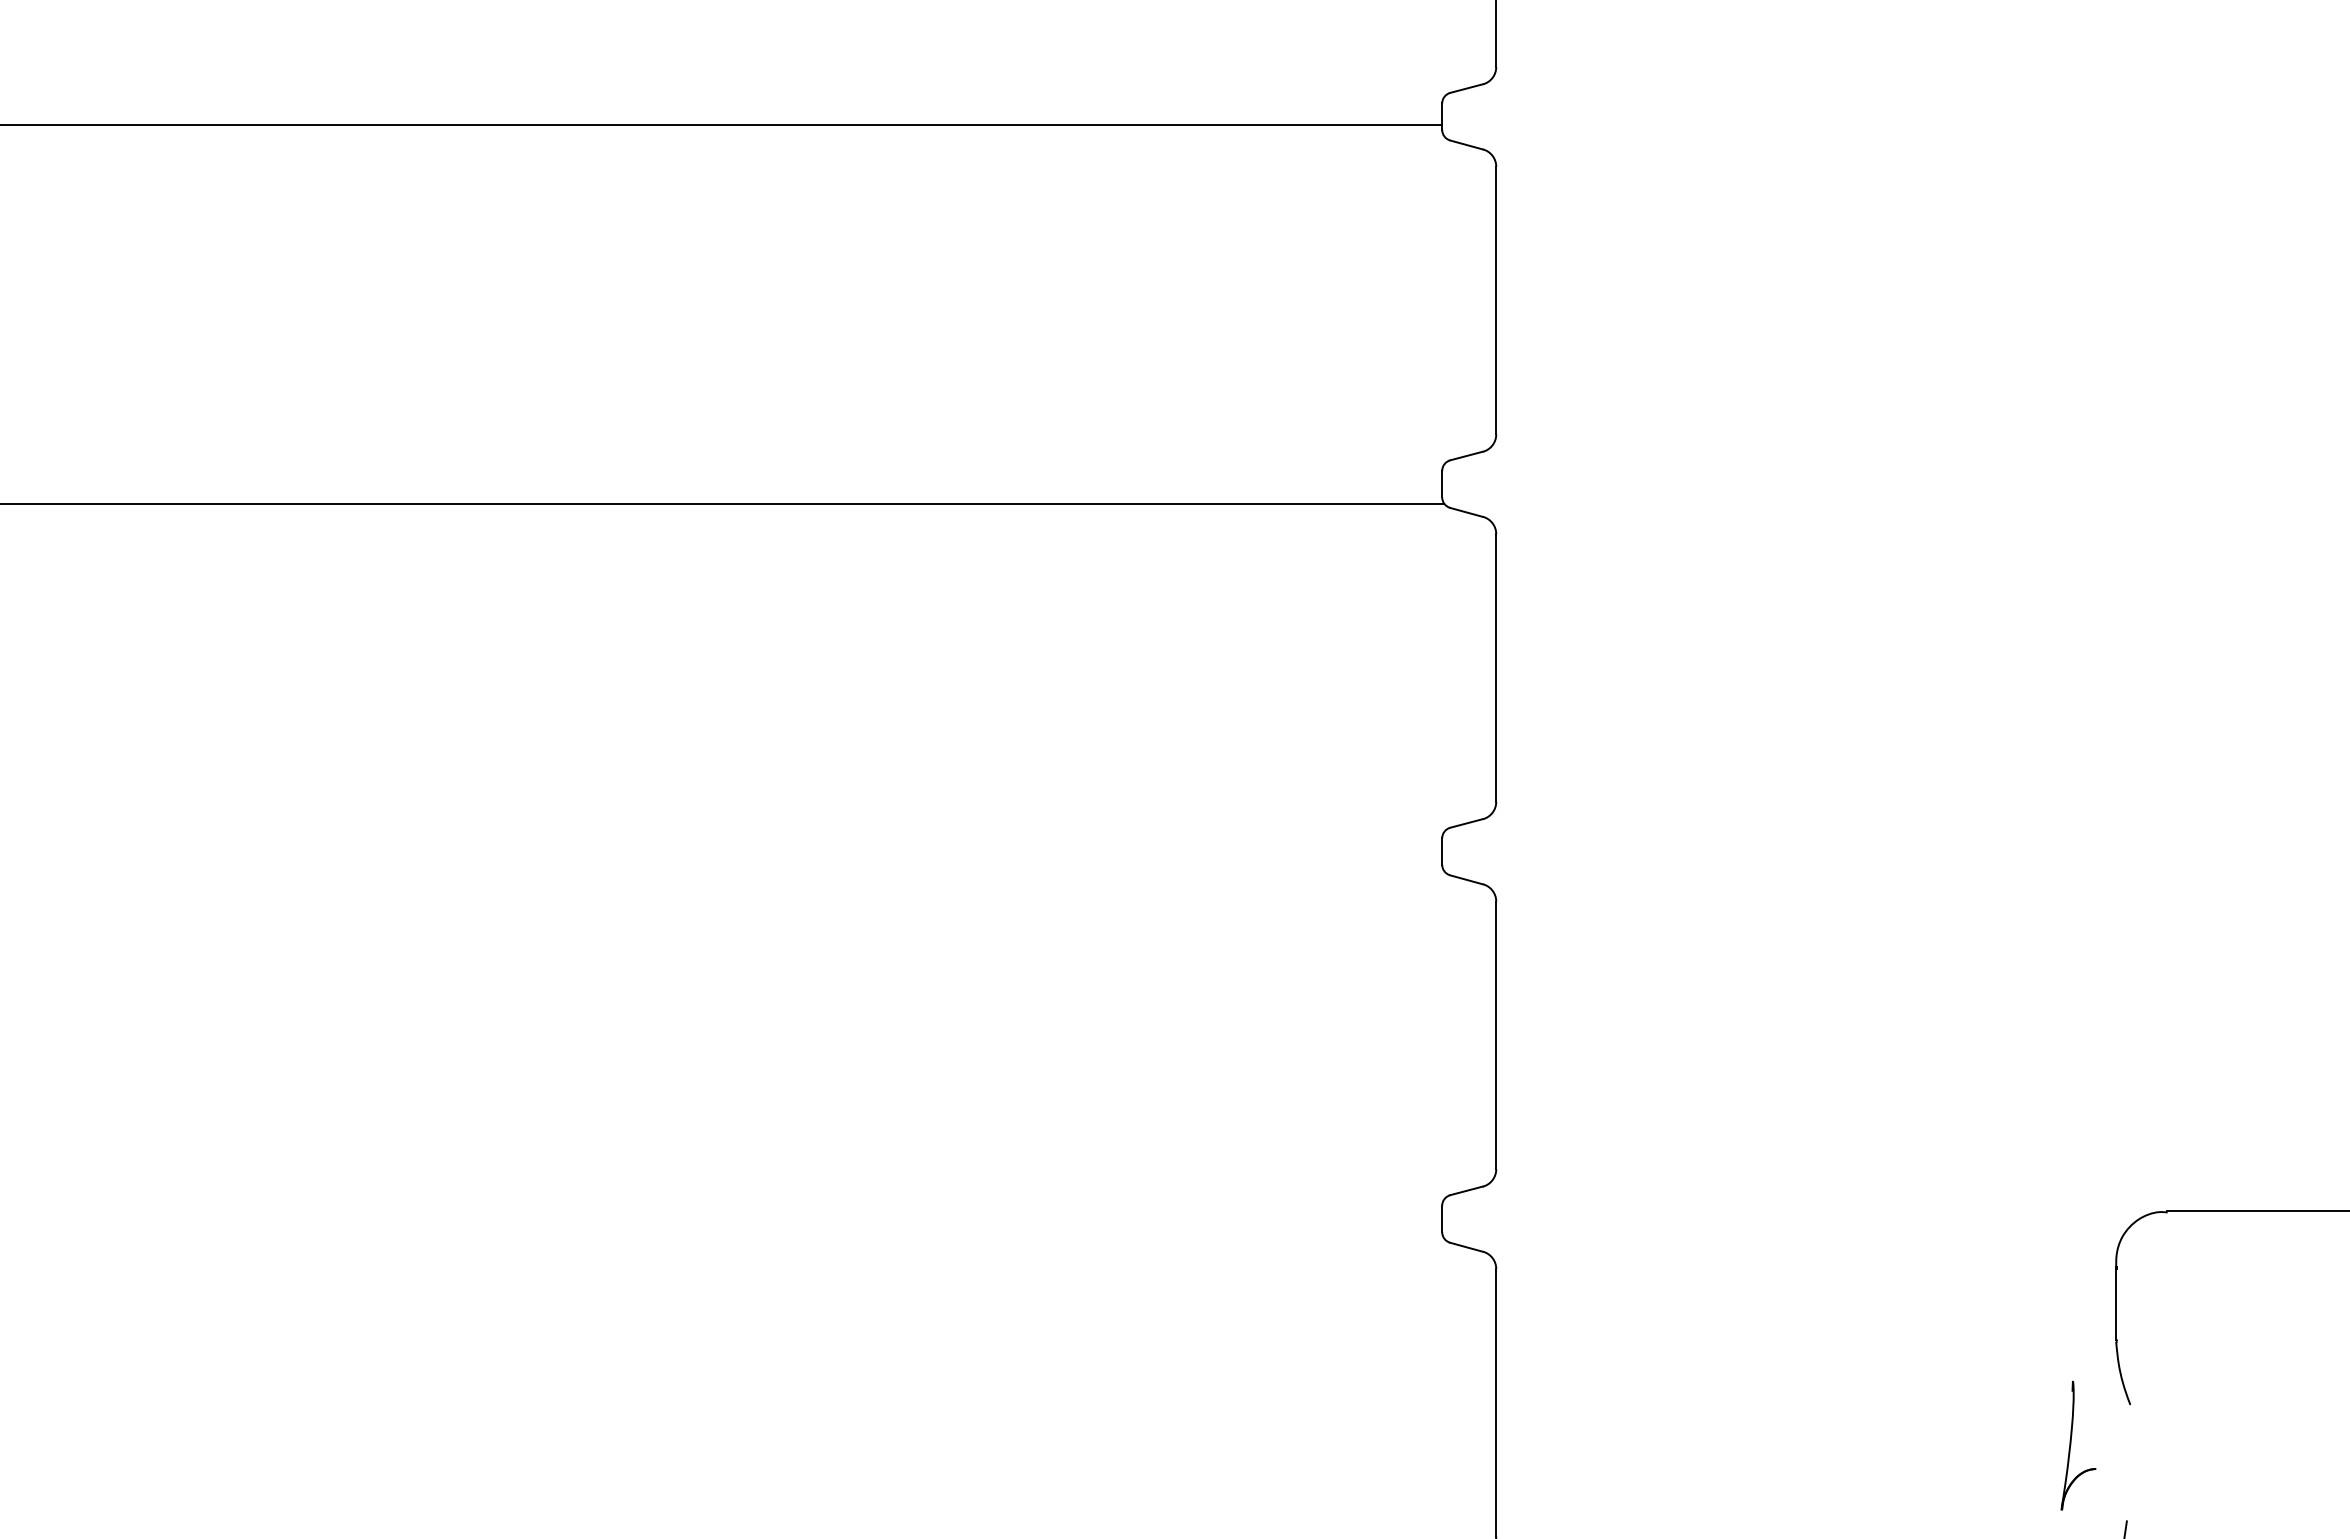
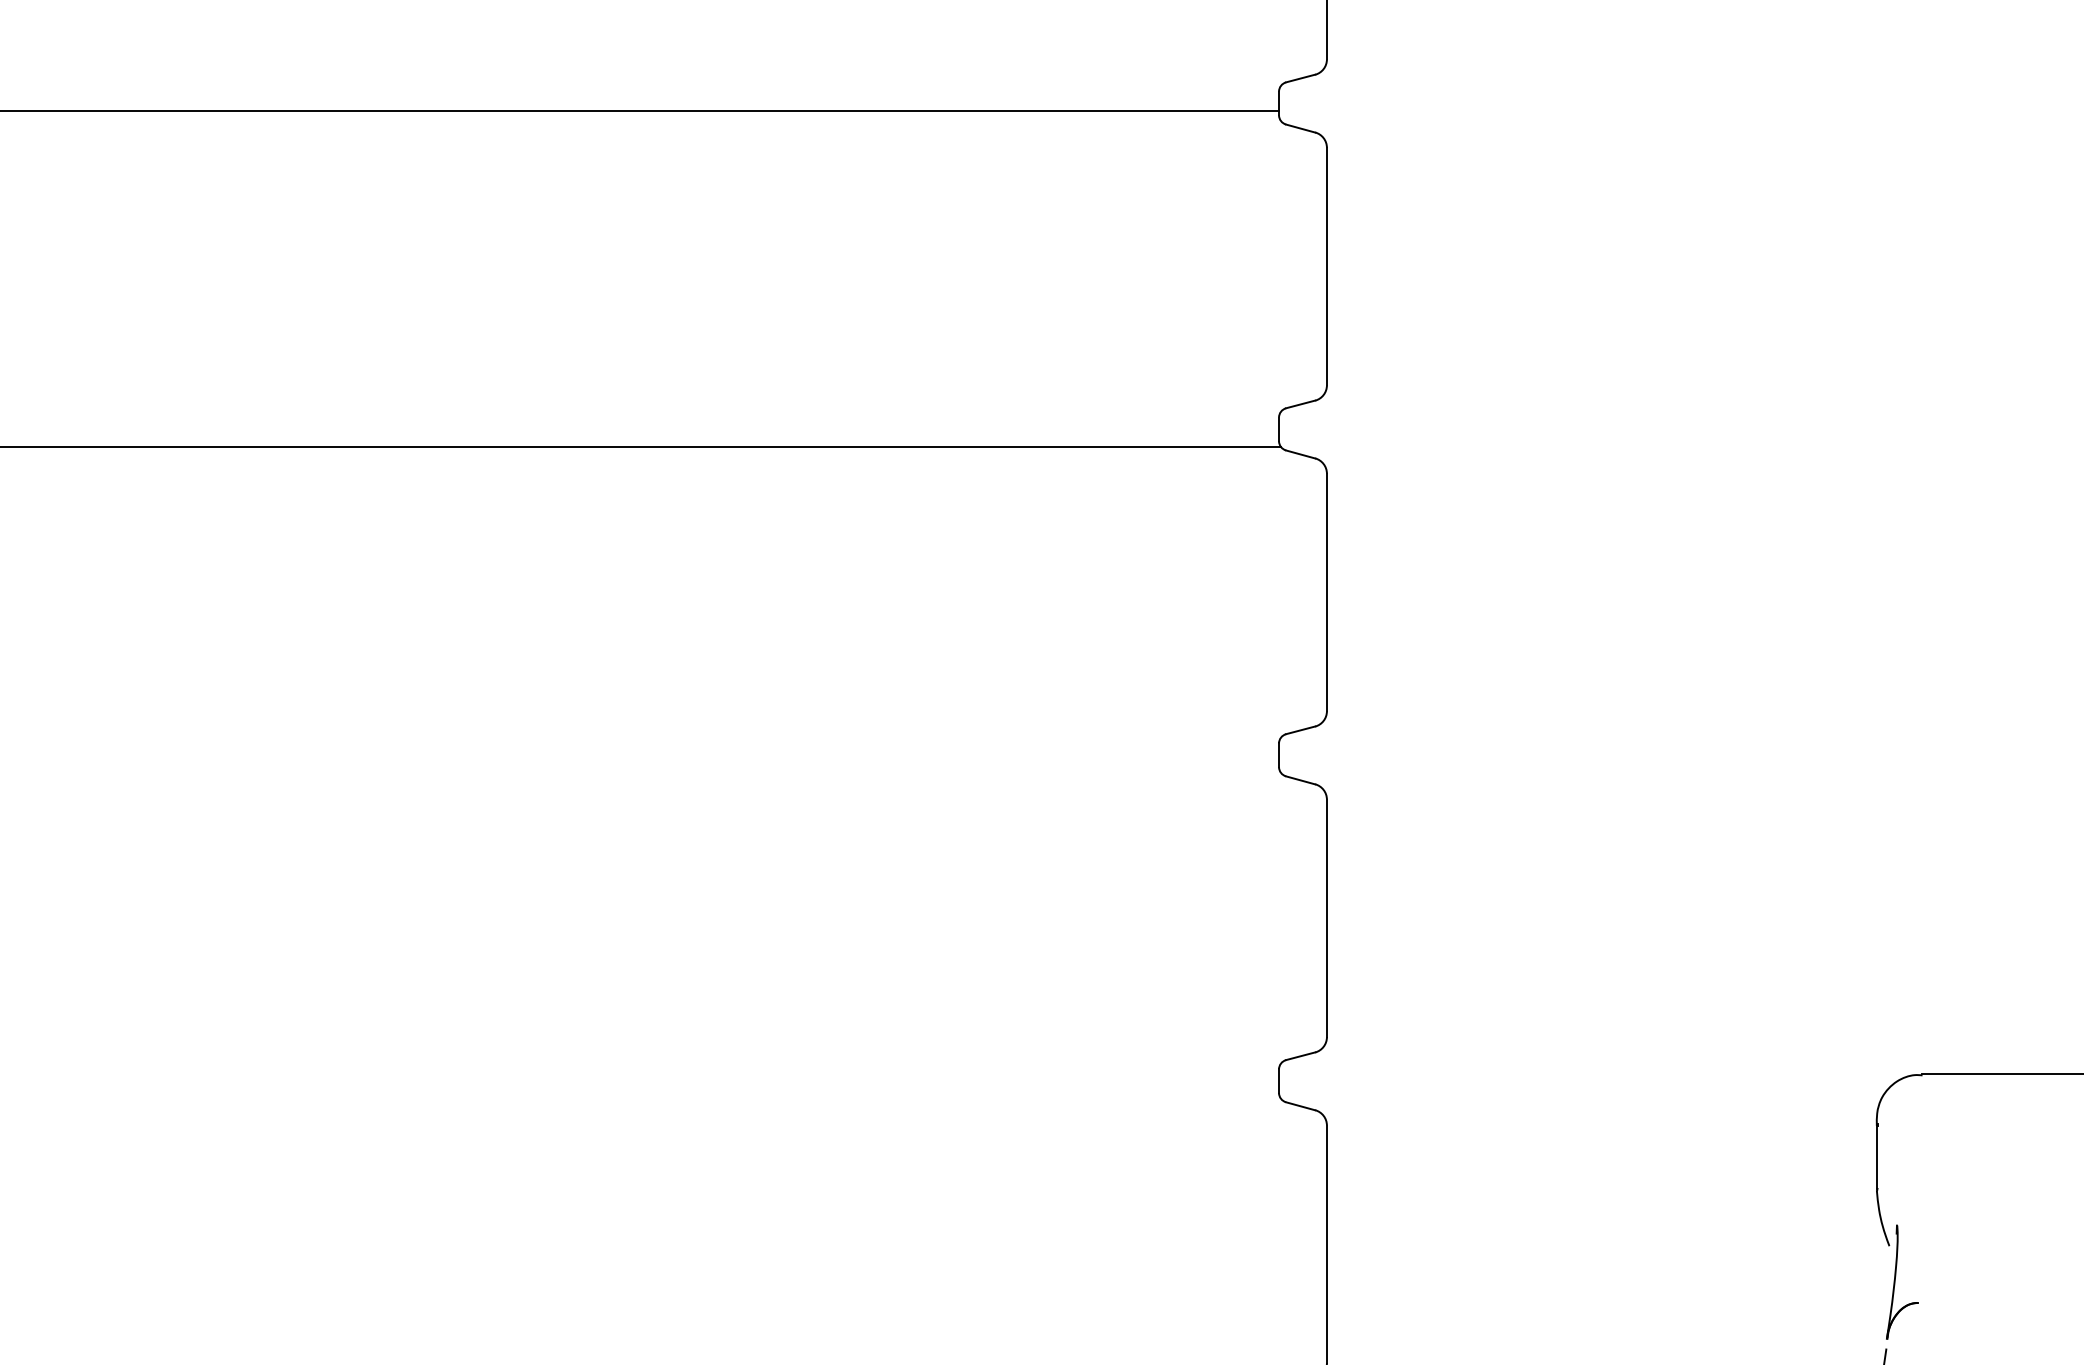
part: (2071, 1445) -> (1895, 1282), moved

